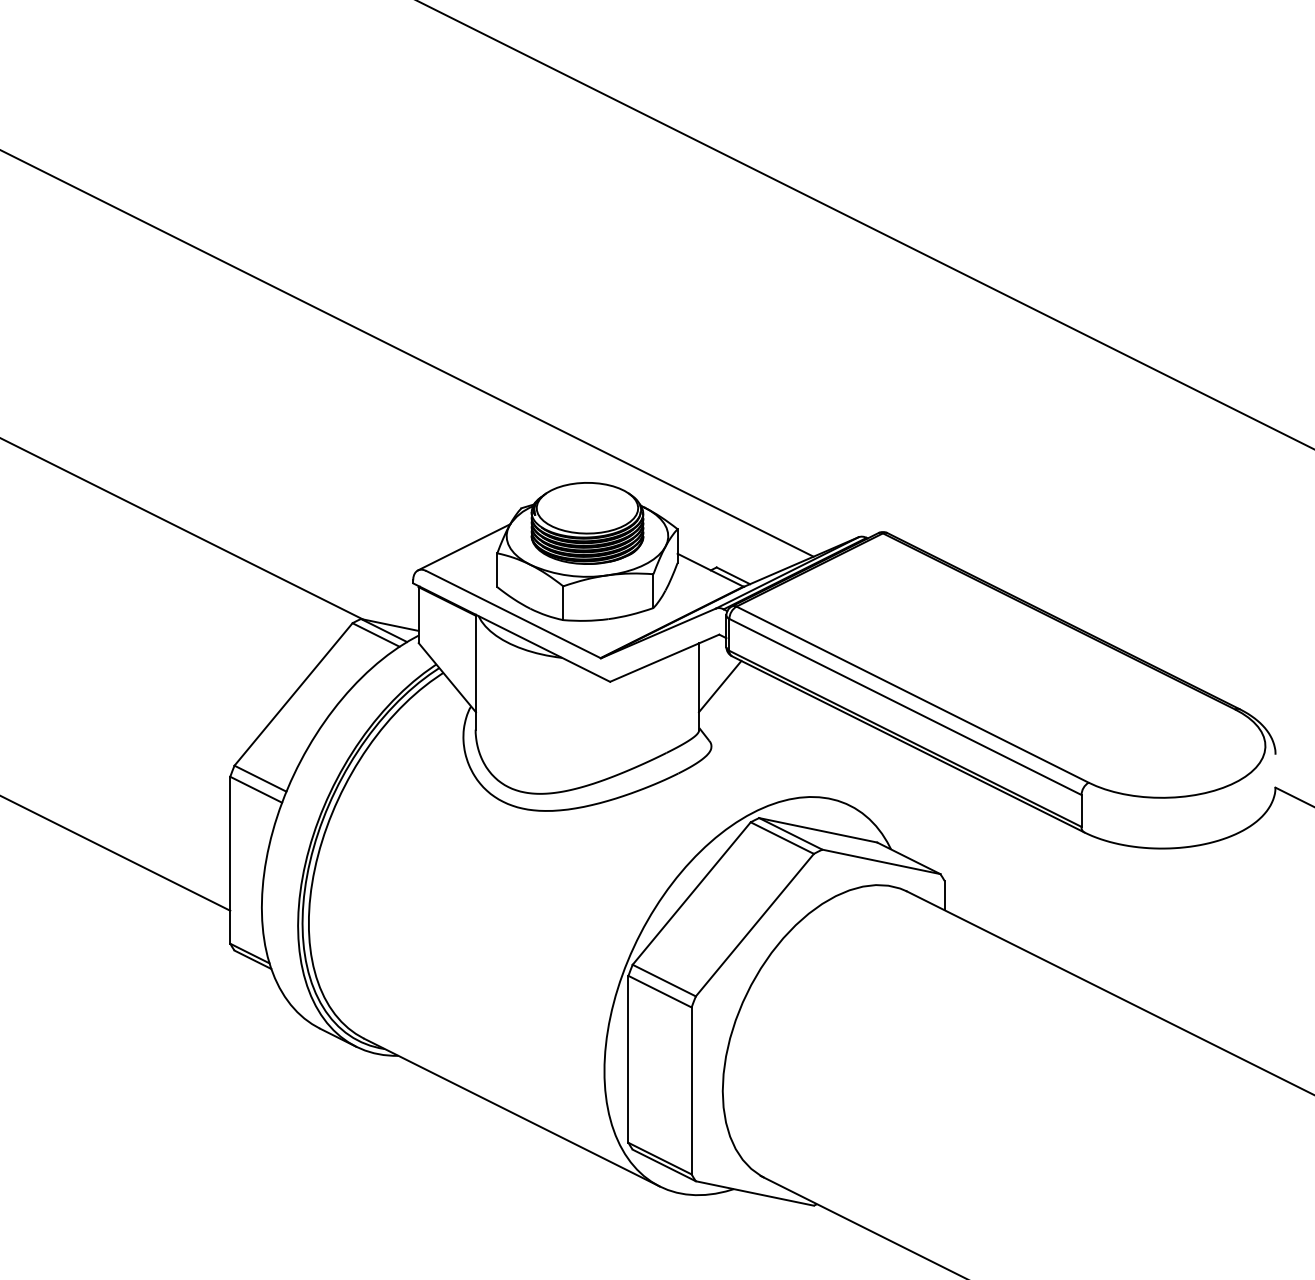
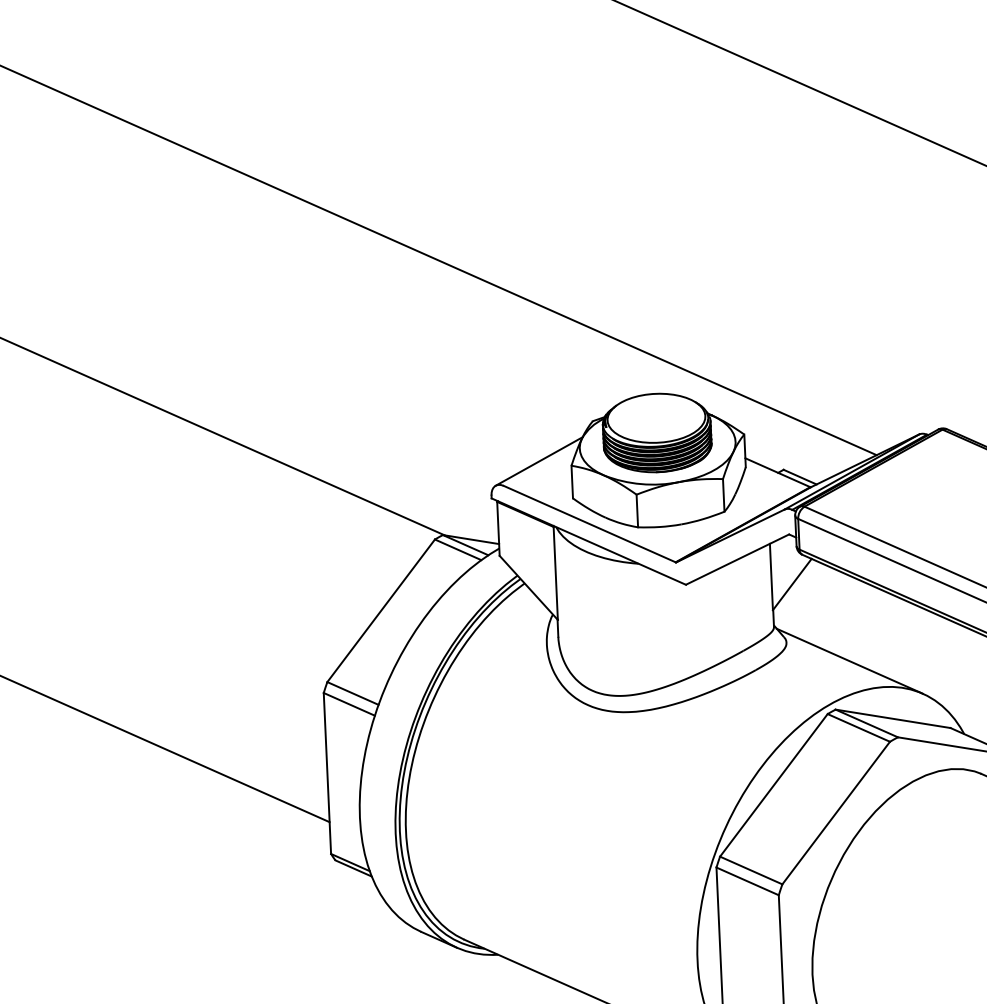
line: (776, 768) -> (850, 661), added

